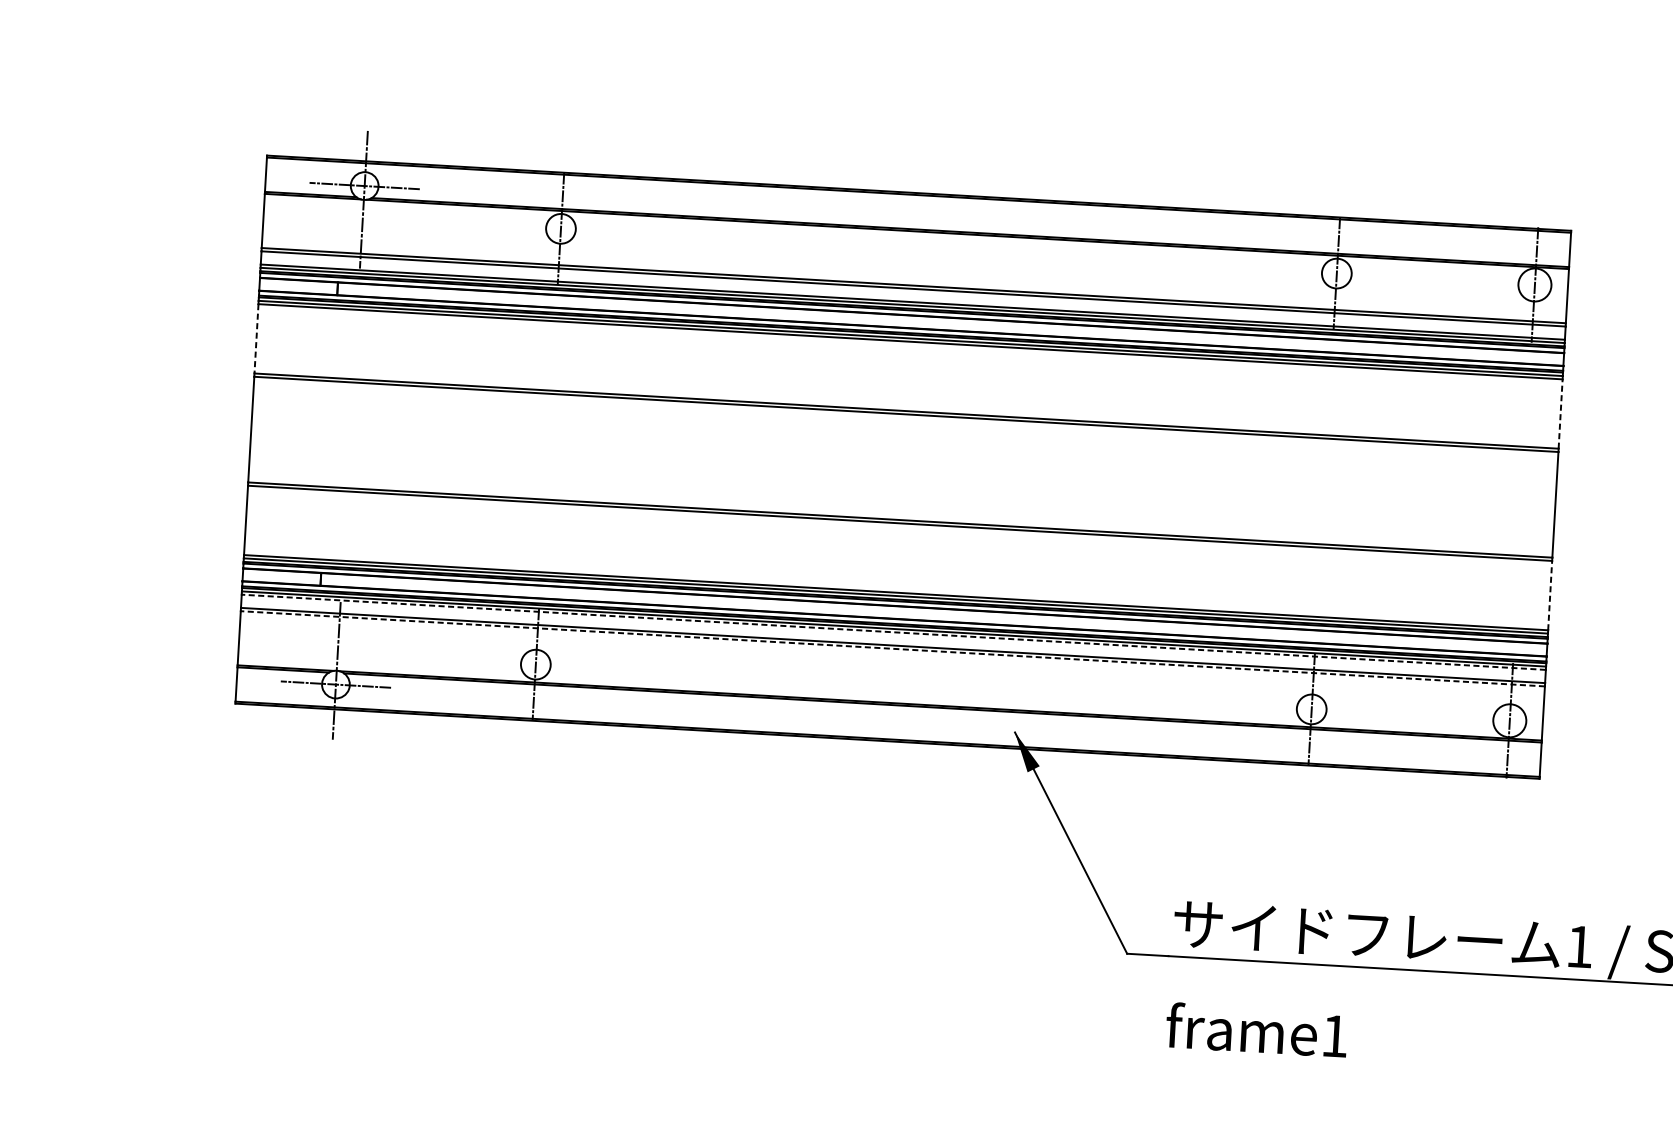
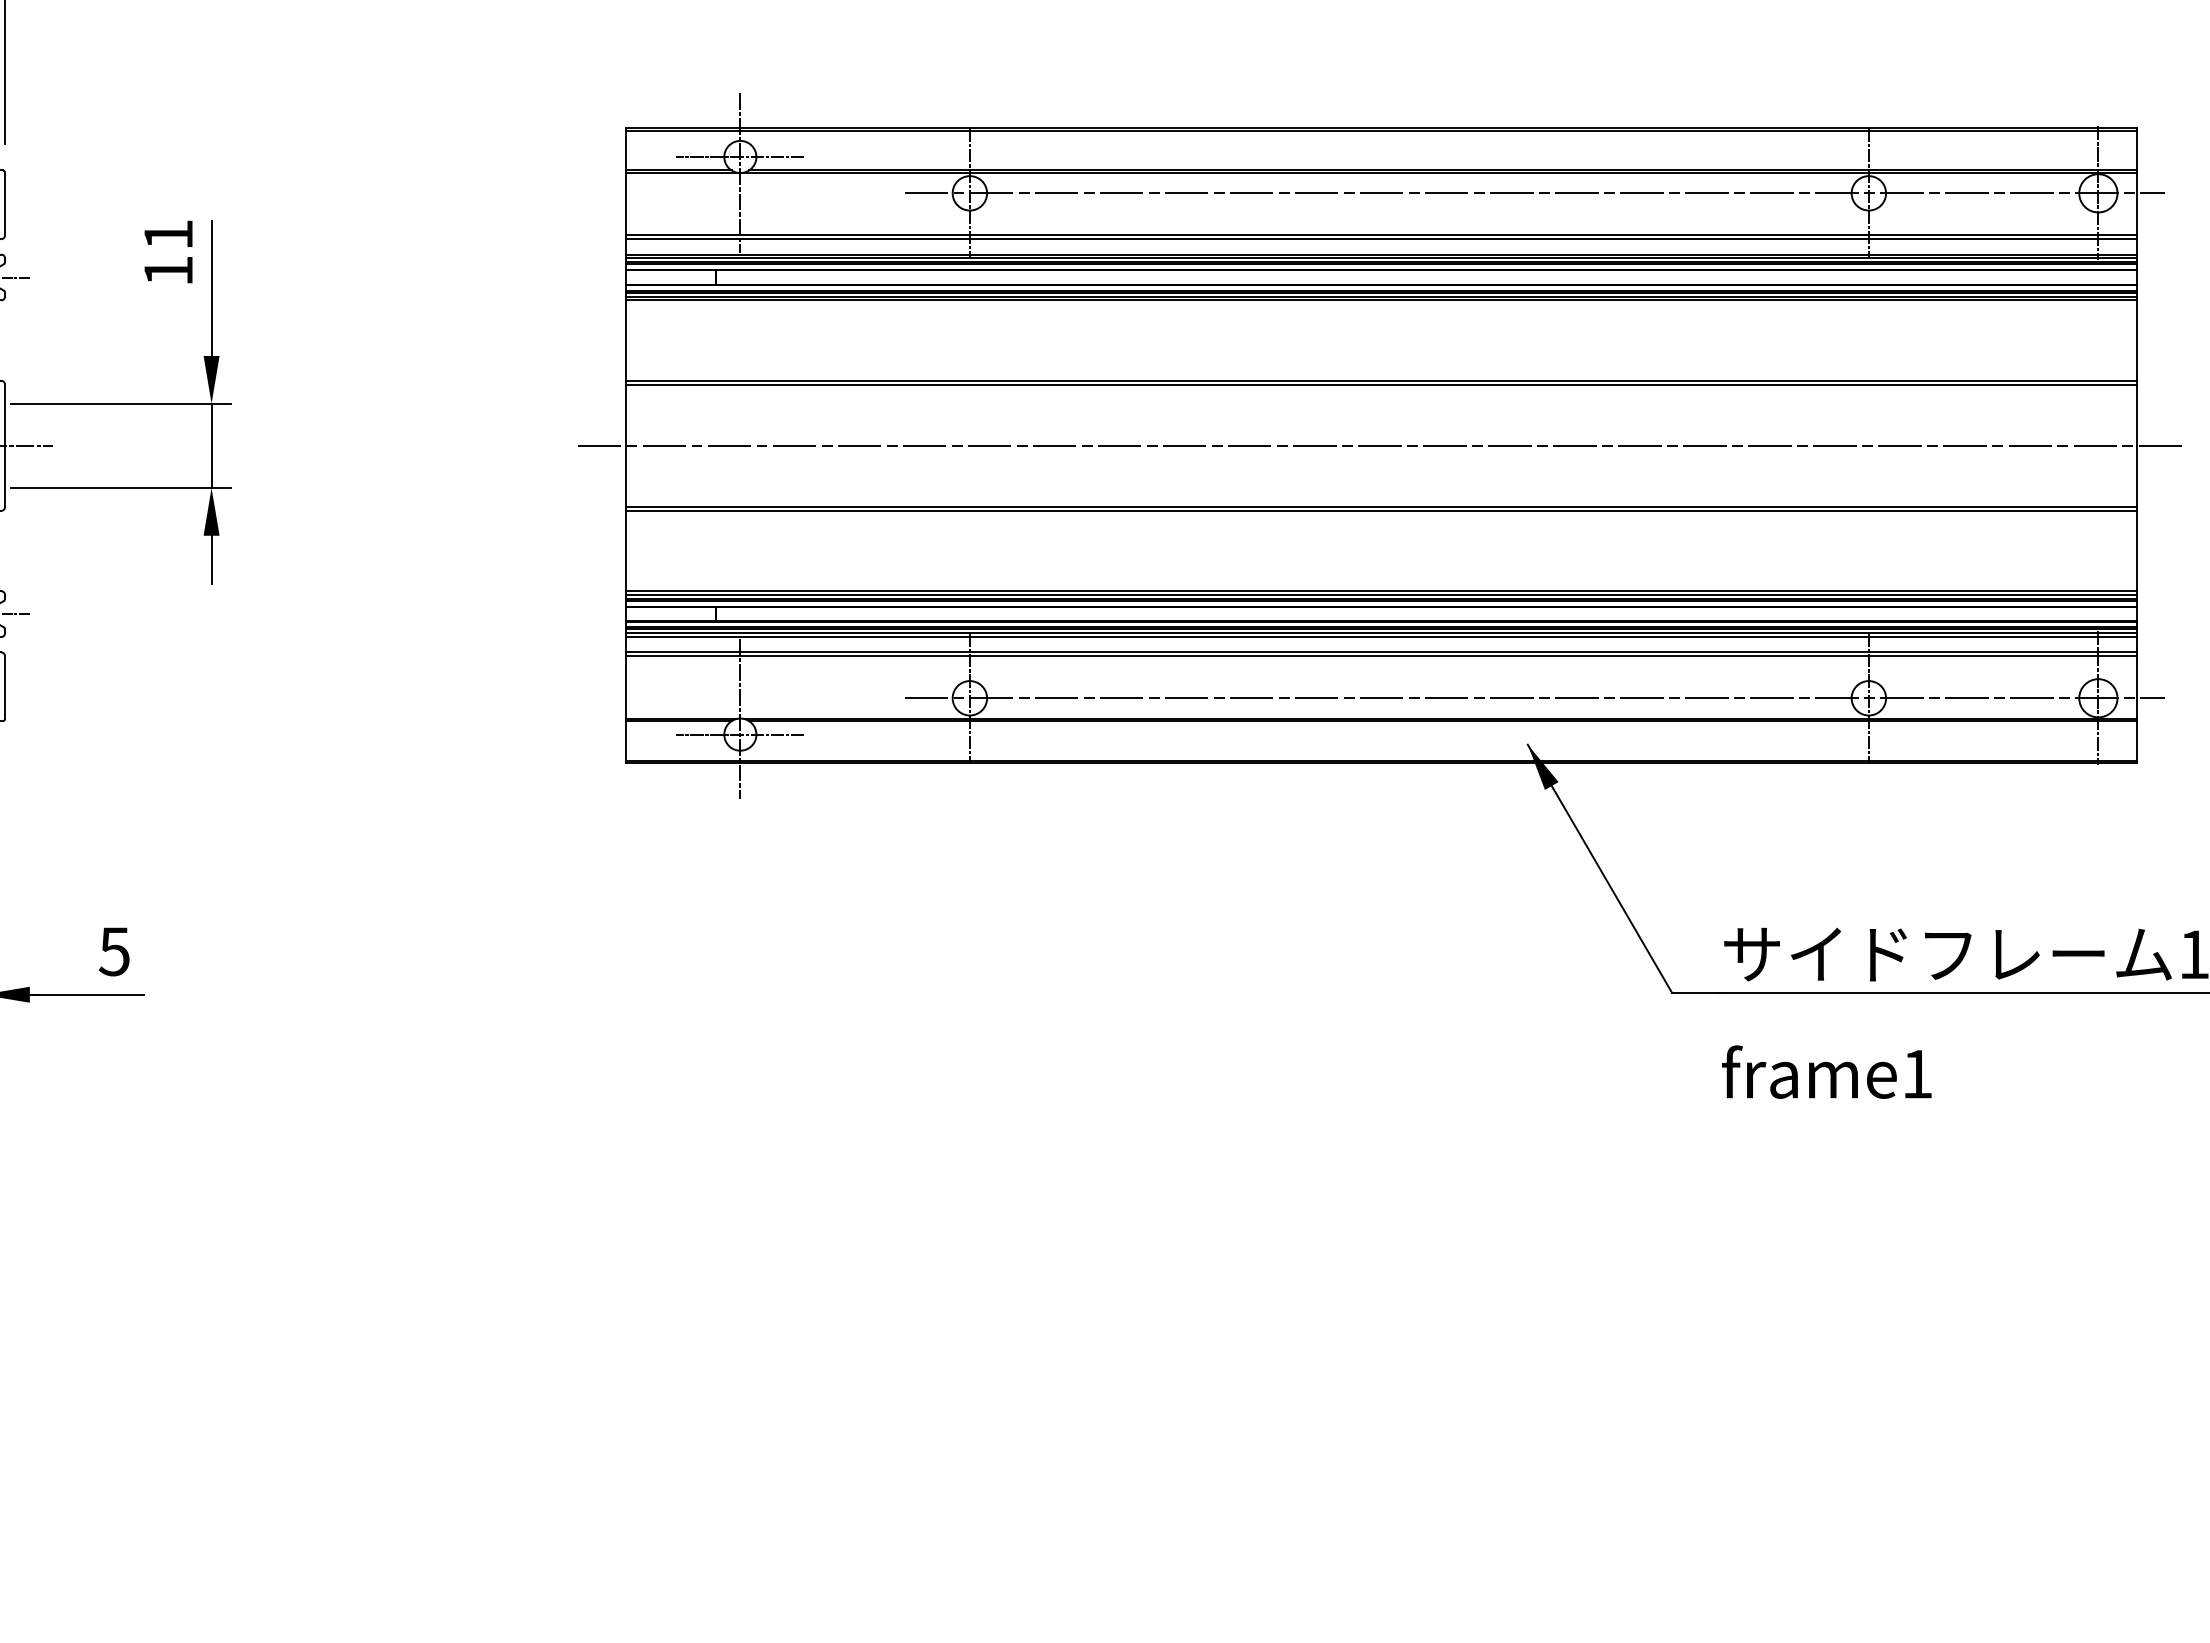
line: (1048, 257) -> (1534, 193), added
line: (256, 339) -> (625, 341), dashed -> solid
line: (1560, 413) -> (2136, 340), dashed -> solid
line: (902, 466) -> (1380, 445), added
line: (1550, 595) -> (2136, 550), dashed -> solid
line: (894, 632) -> (1381, 637), dashed -> solid
line: (893, 649) -> (1381, 656), dashed -> solid
line: (1023, 692) -> (1534, 698), added

